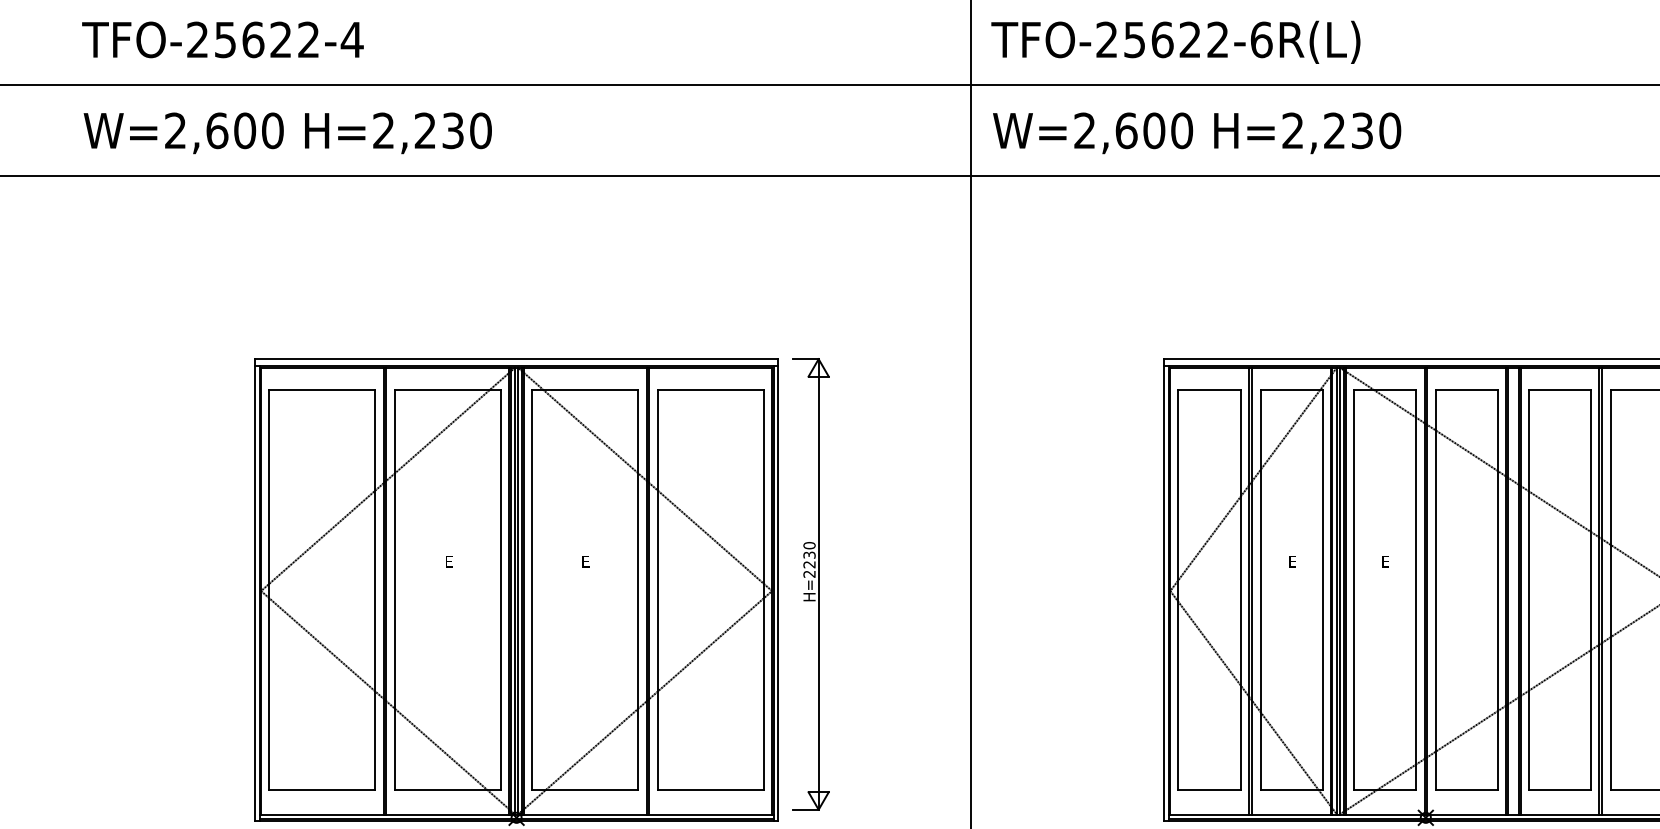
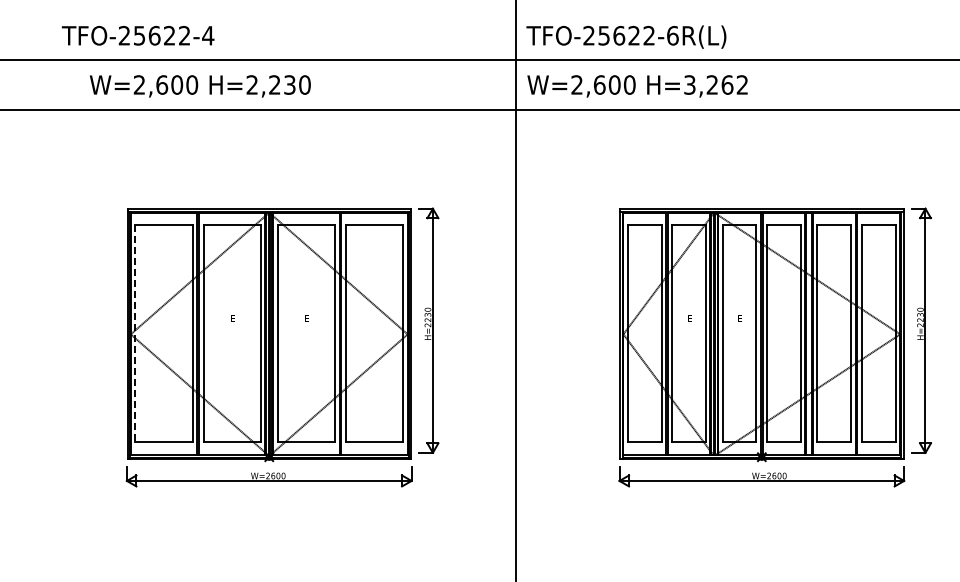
text: (223, 39) -> (138, 35), moved
text: (1342, 129) -> (716, 84), H=2,230 -> H=3,262
text: (288, 133) -> (200, 86), moved
line: (269, 589) -> (135, 333), solid -> dashed

